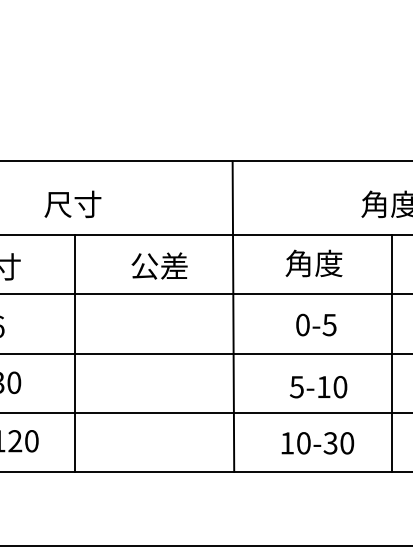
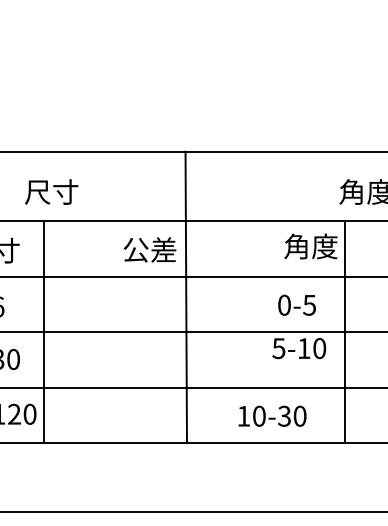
text: (72, 203) -> (51, 191), moved
text: (313, 263) -> (310, 246), moved
line: (233, 316) -> (186, 297), moved
line: (74, 354) -> (44, 332), moved
line: (392, 354) -> (345, 332), moved
text: (318, 387) -> (299, 348), moved
text: (317, 442) -> (272, 415), moved

